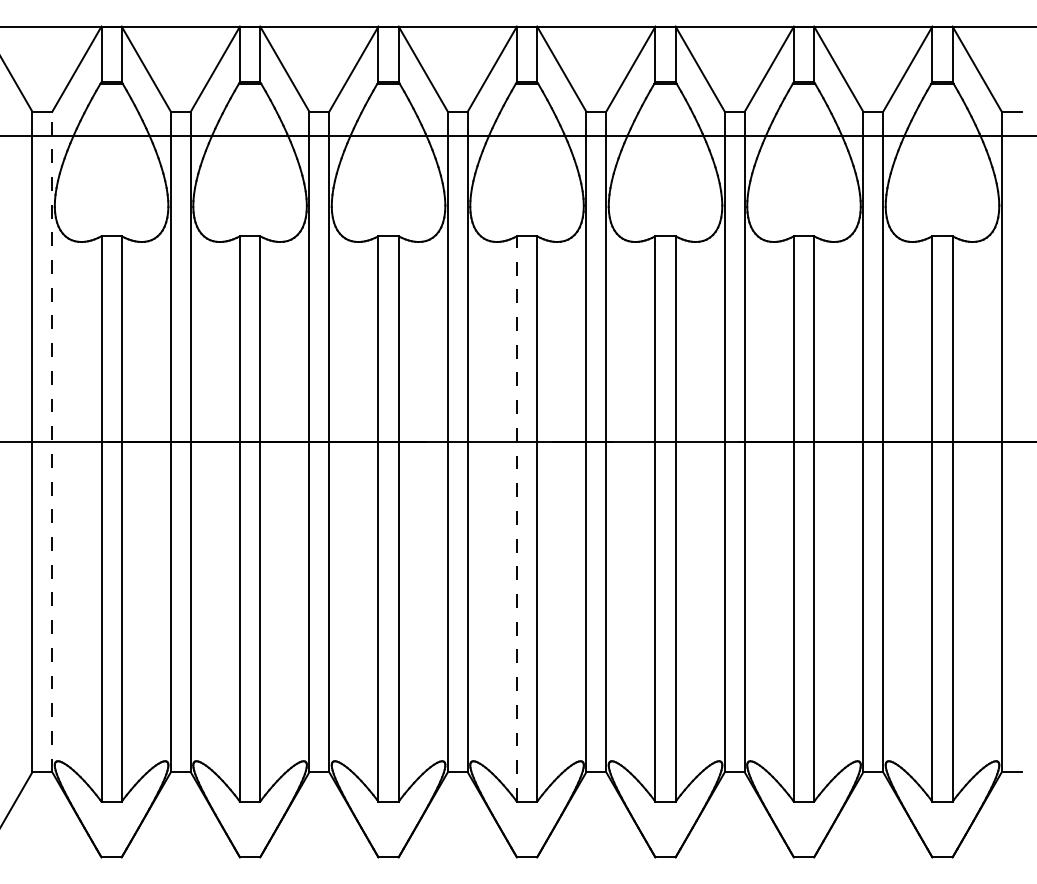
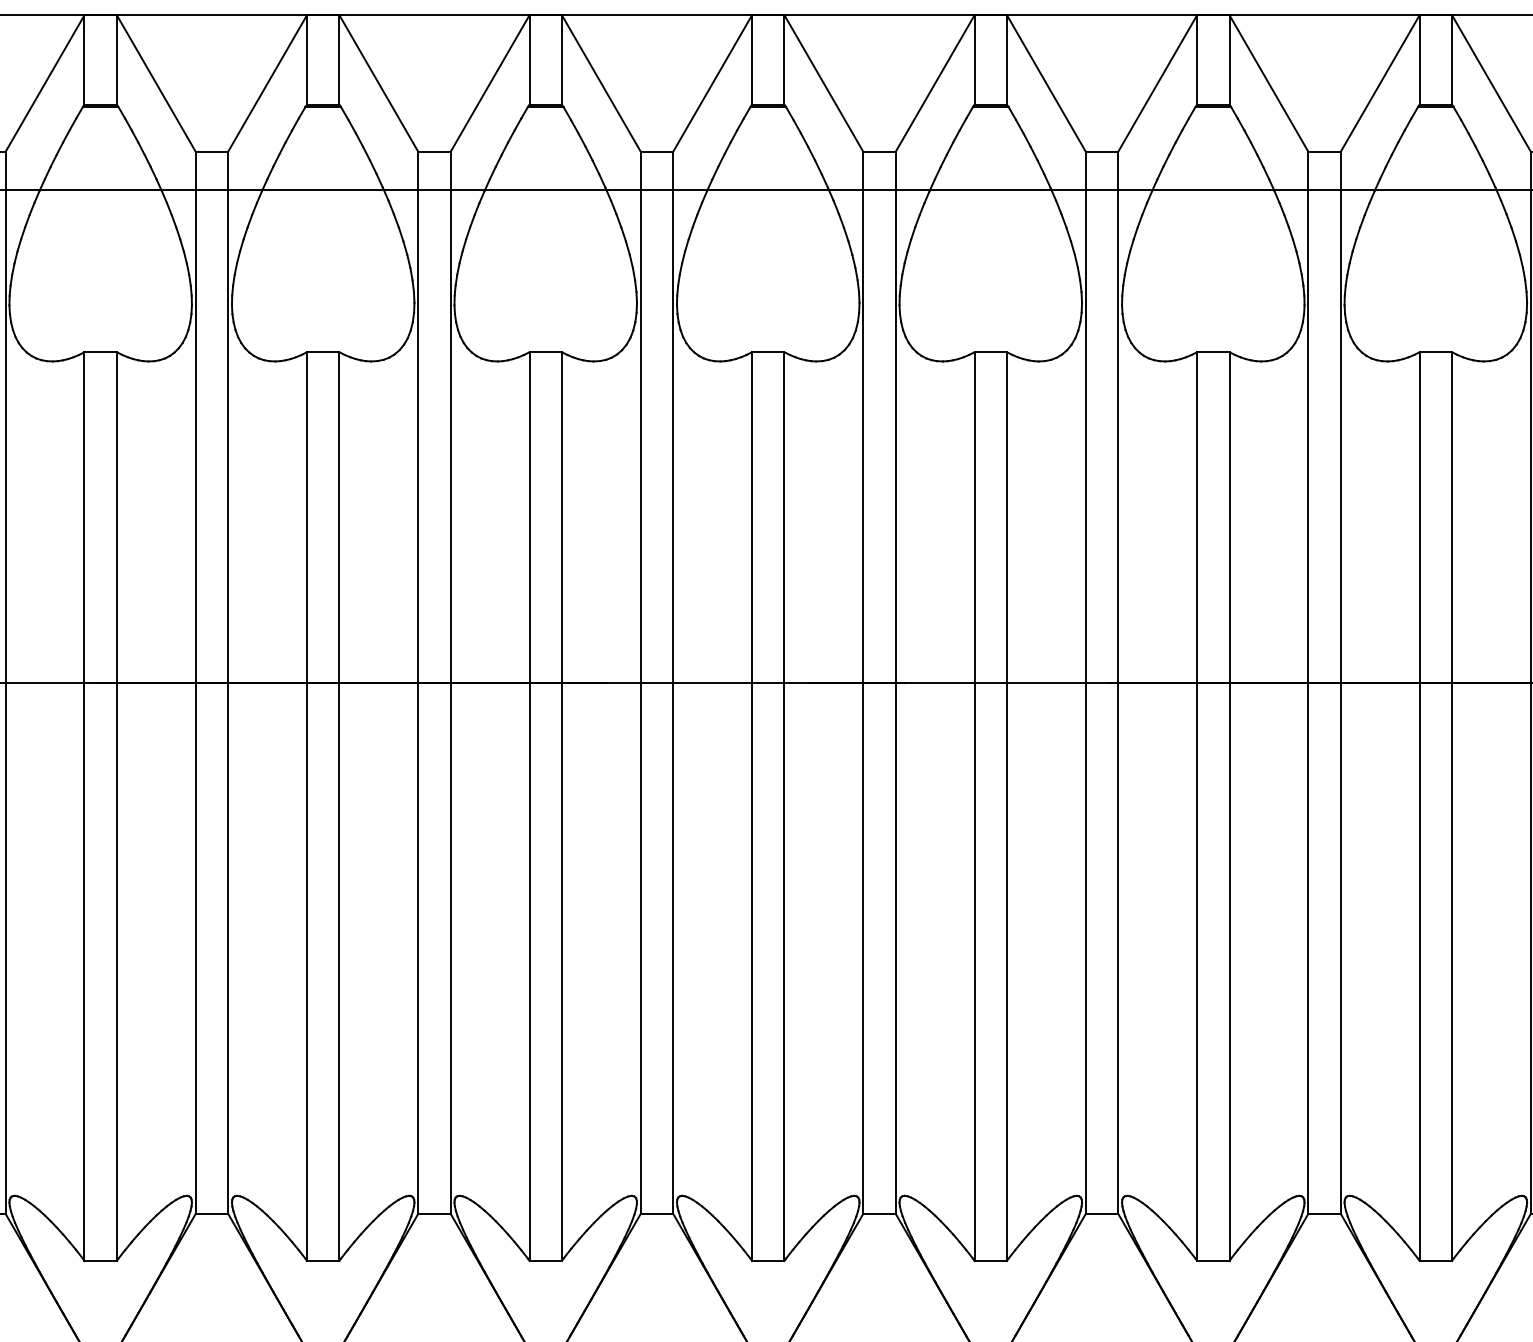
line: (52, 441) -> (5, 682), dashed -> solid
line: (516, 519) -> (751, 807), dashed -> solid

